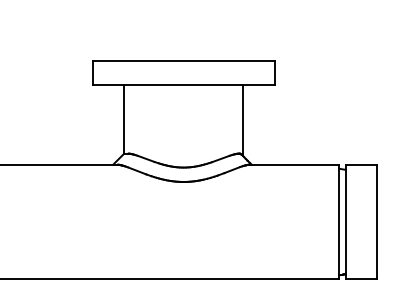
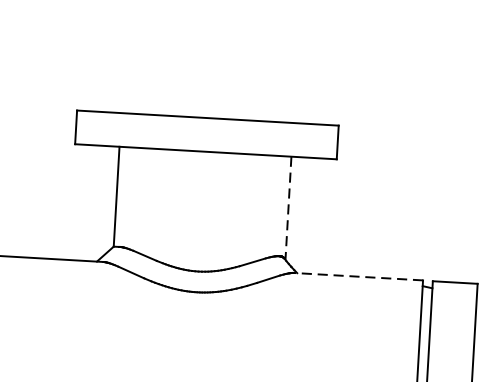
line: (243, 120) -> (288, 208), solid -> dashed
line: (294, 164) -> (358, 276), solid -> dashed

